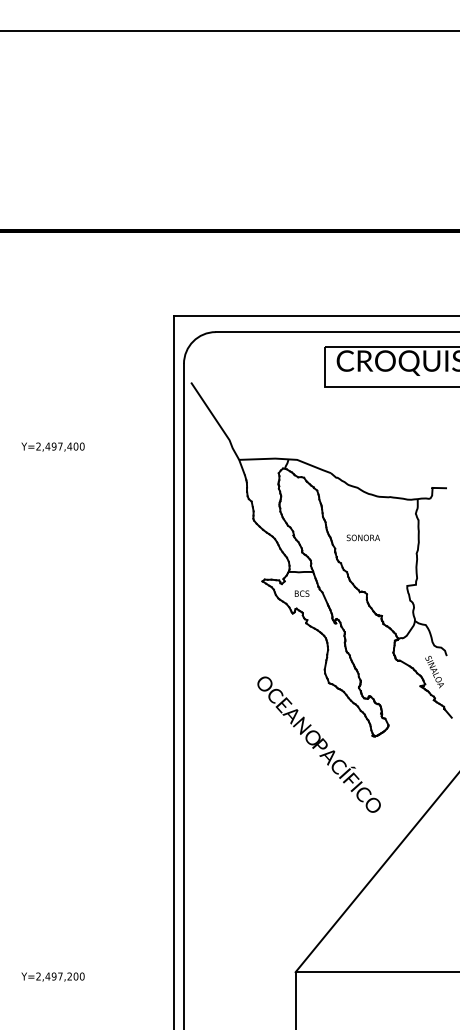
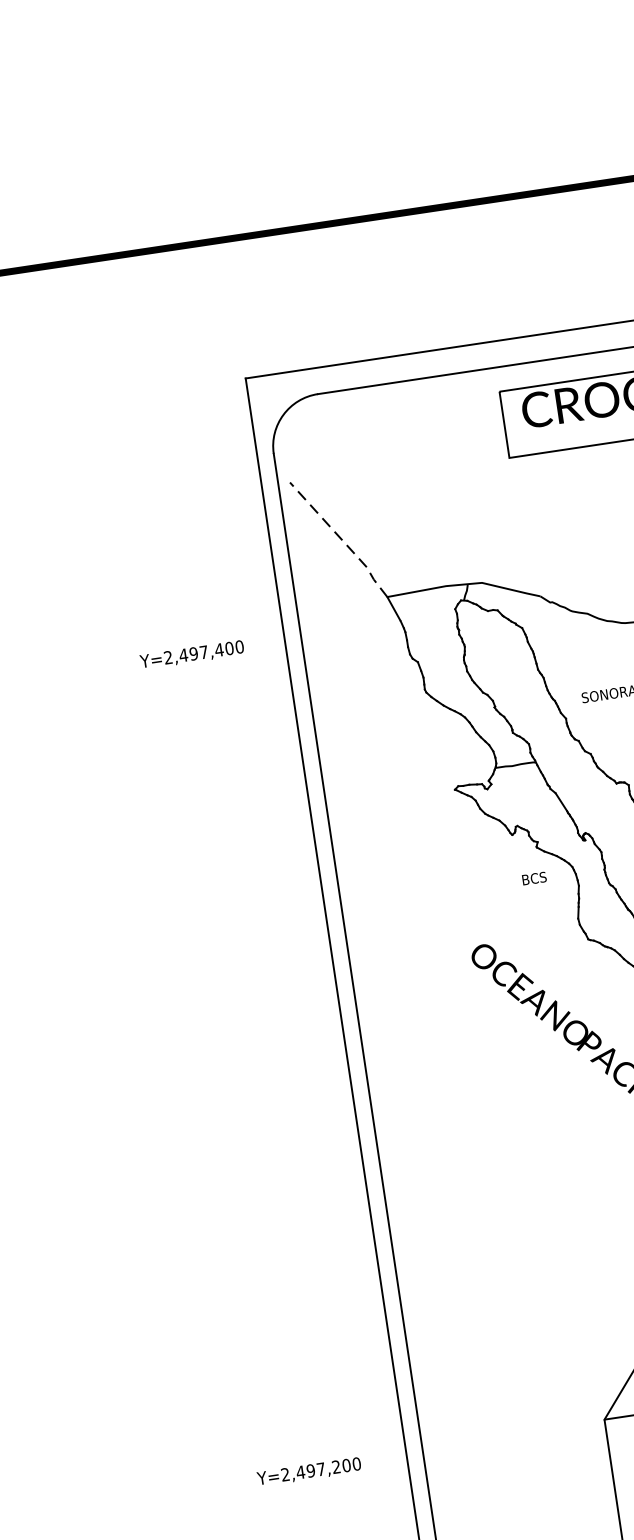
line: (216, 421) -> (340, 539), solid -> dashed
text: (52, 446) -> (191, 654), moved
text: (301, 593) -> (533, 878), moved
text: (52, 976) -> (308, 1471), moved

